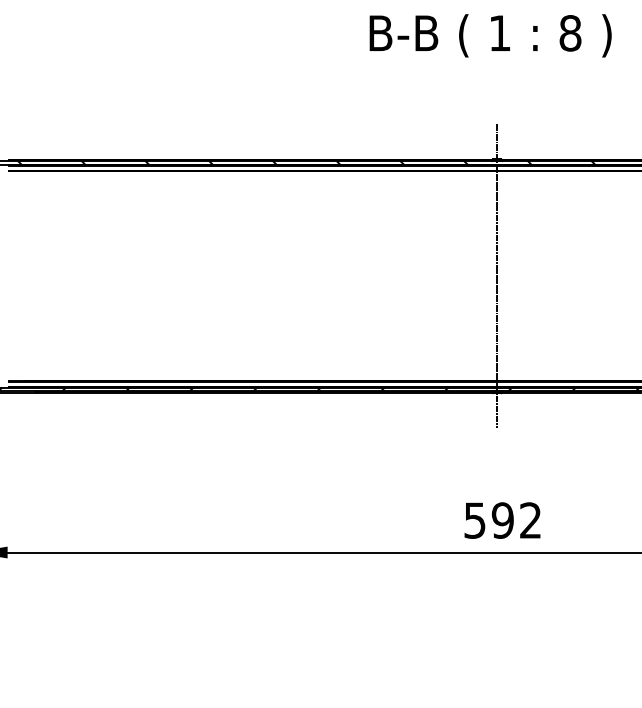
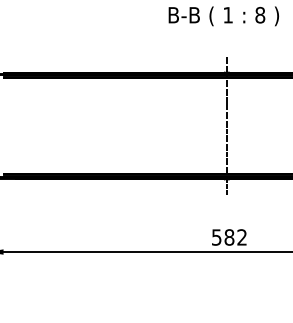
text: (502, 520) -> (229, 237), 592 -> 582

